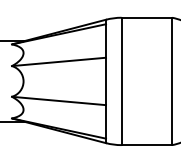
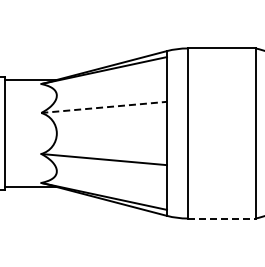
line: (59, 61) -> (104, 107), solid -> dashed
line: (146, 145) -> (221, 218), solid -> dashed

